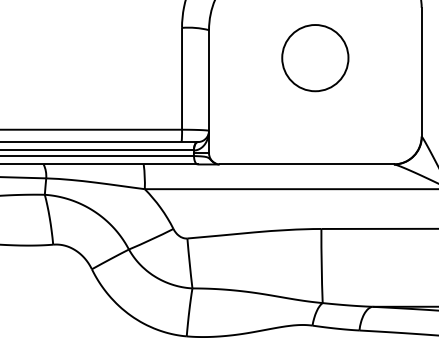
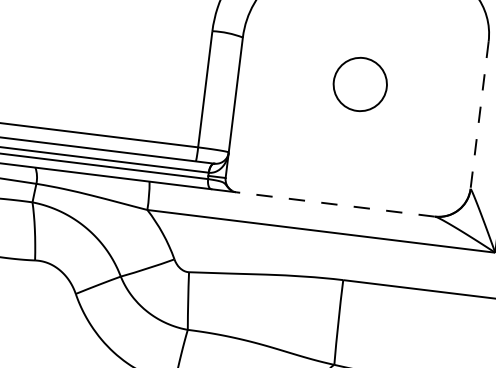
circle: (315, 58) -> (360, 84), size x0.7
line: (421, 72) -> (479, 115), solid -> dashed
line: (306, 164) -> (335, 204), solid -> dashed

